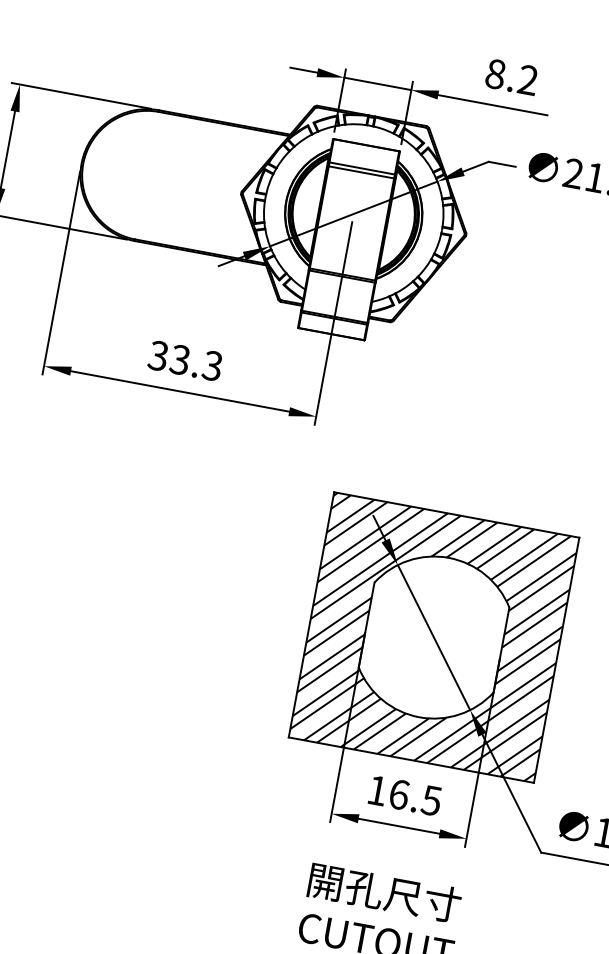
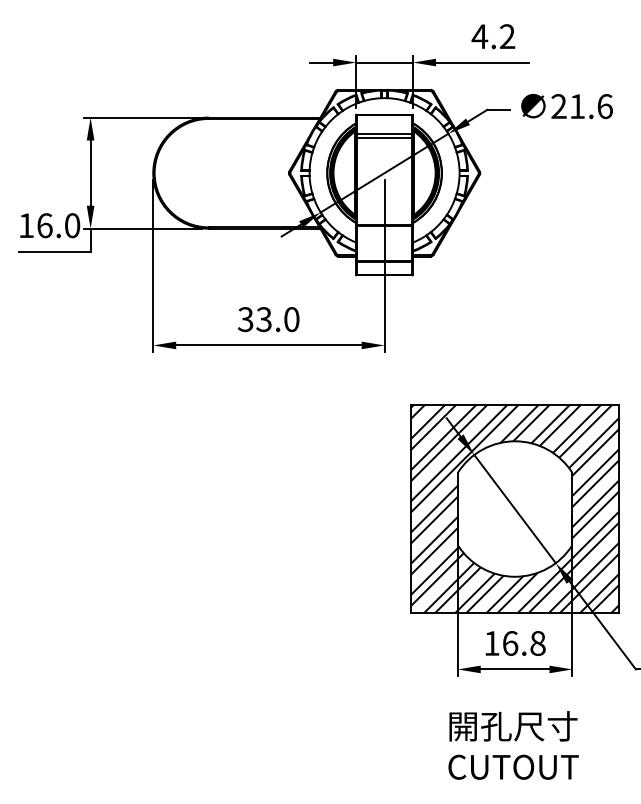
text: (495, 73) -> (479, 36), 8.2 -> 4.2
text: (212, 365) -> (291, 319), 33.3 -> 33.0
text: (431, 800) -> (537, 643), 16.5 -> 16.8

